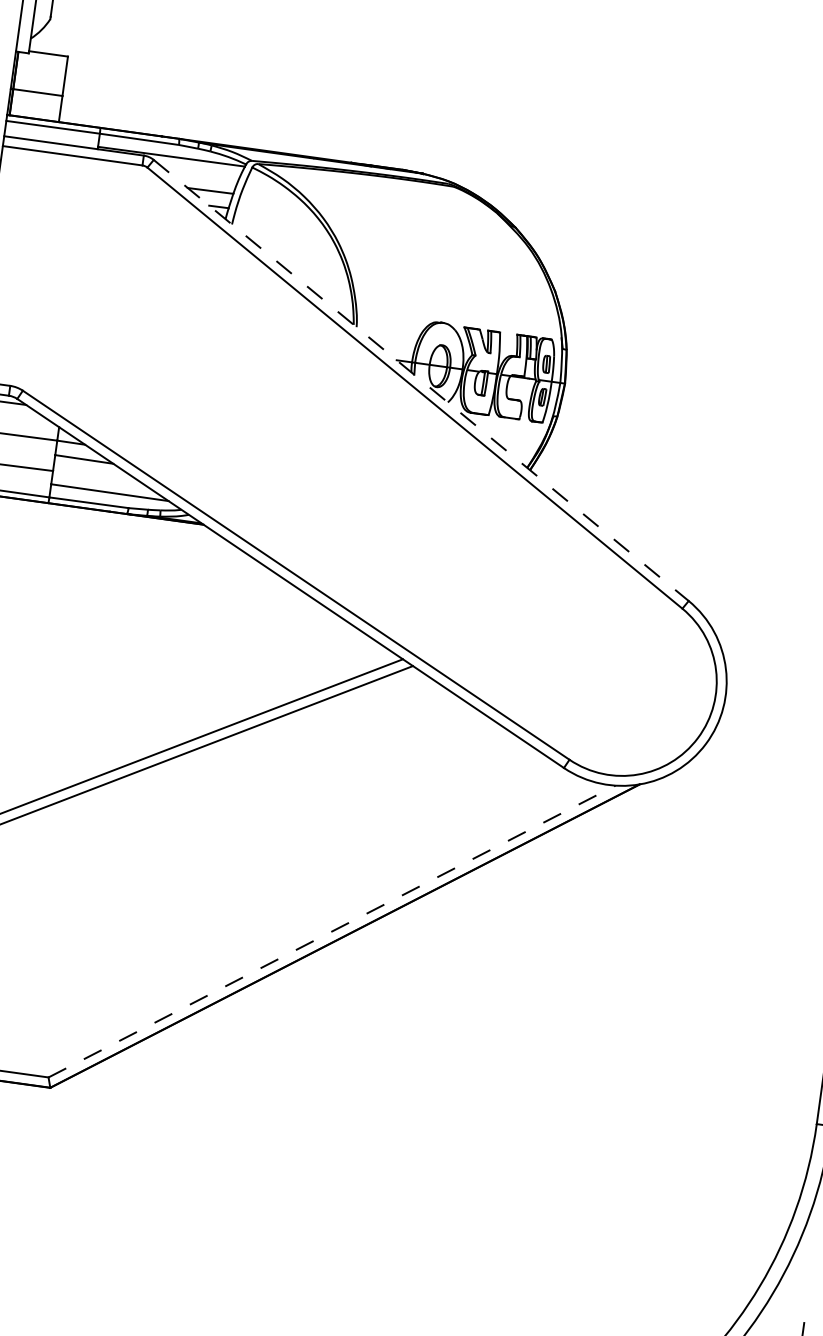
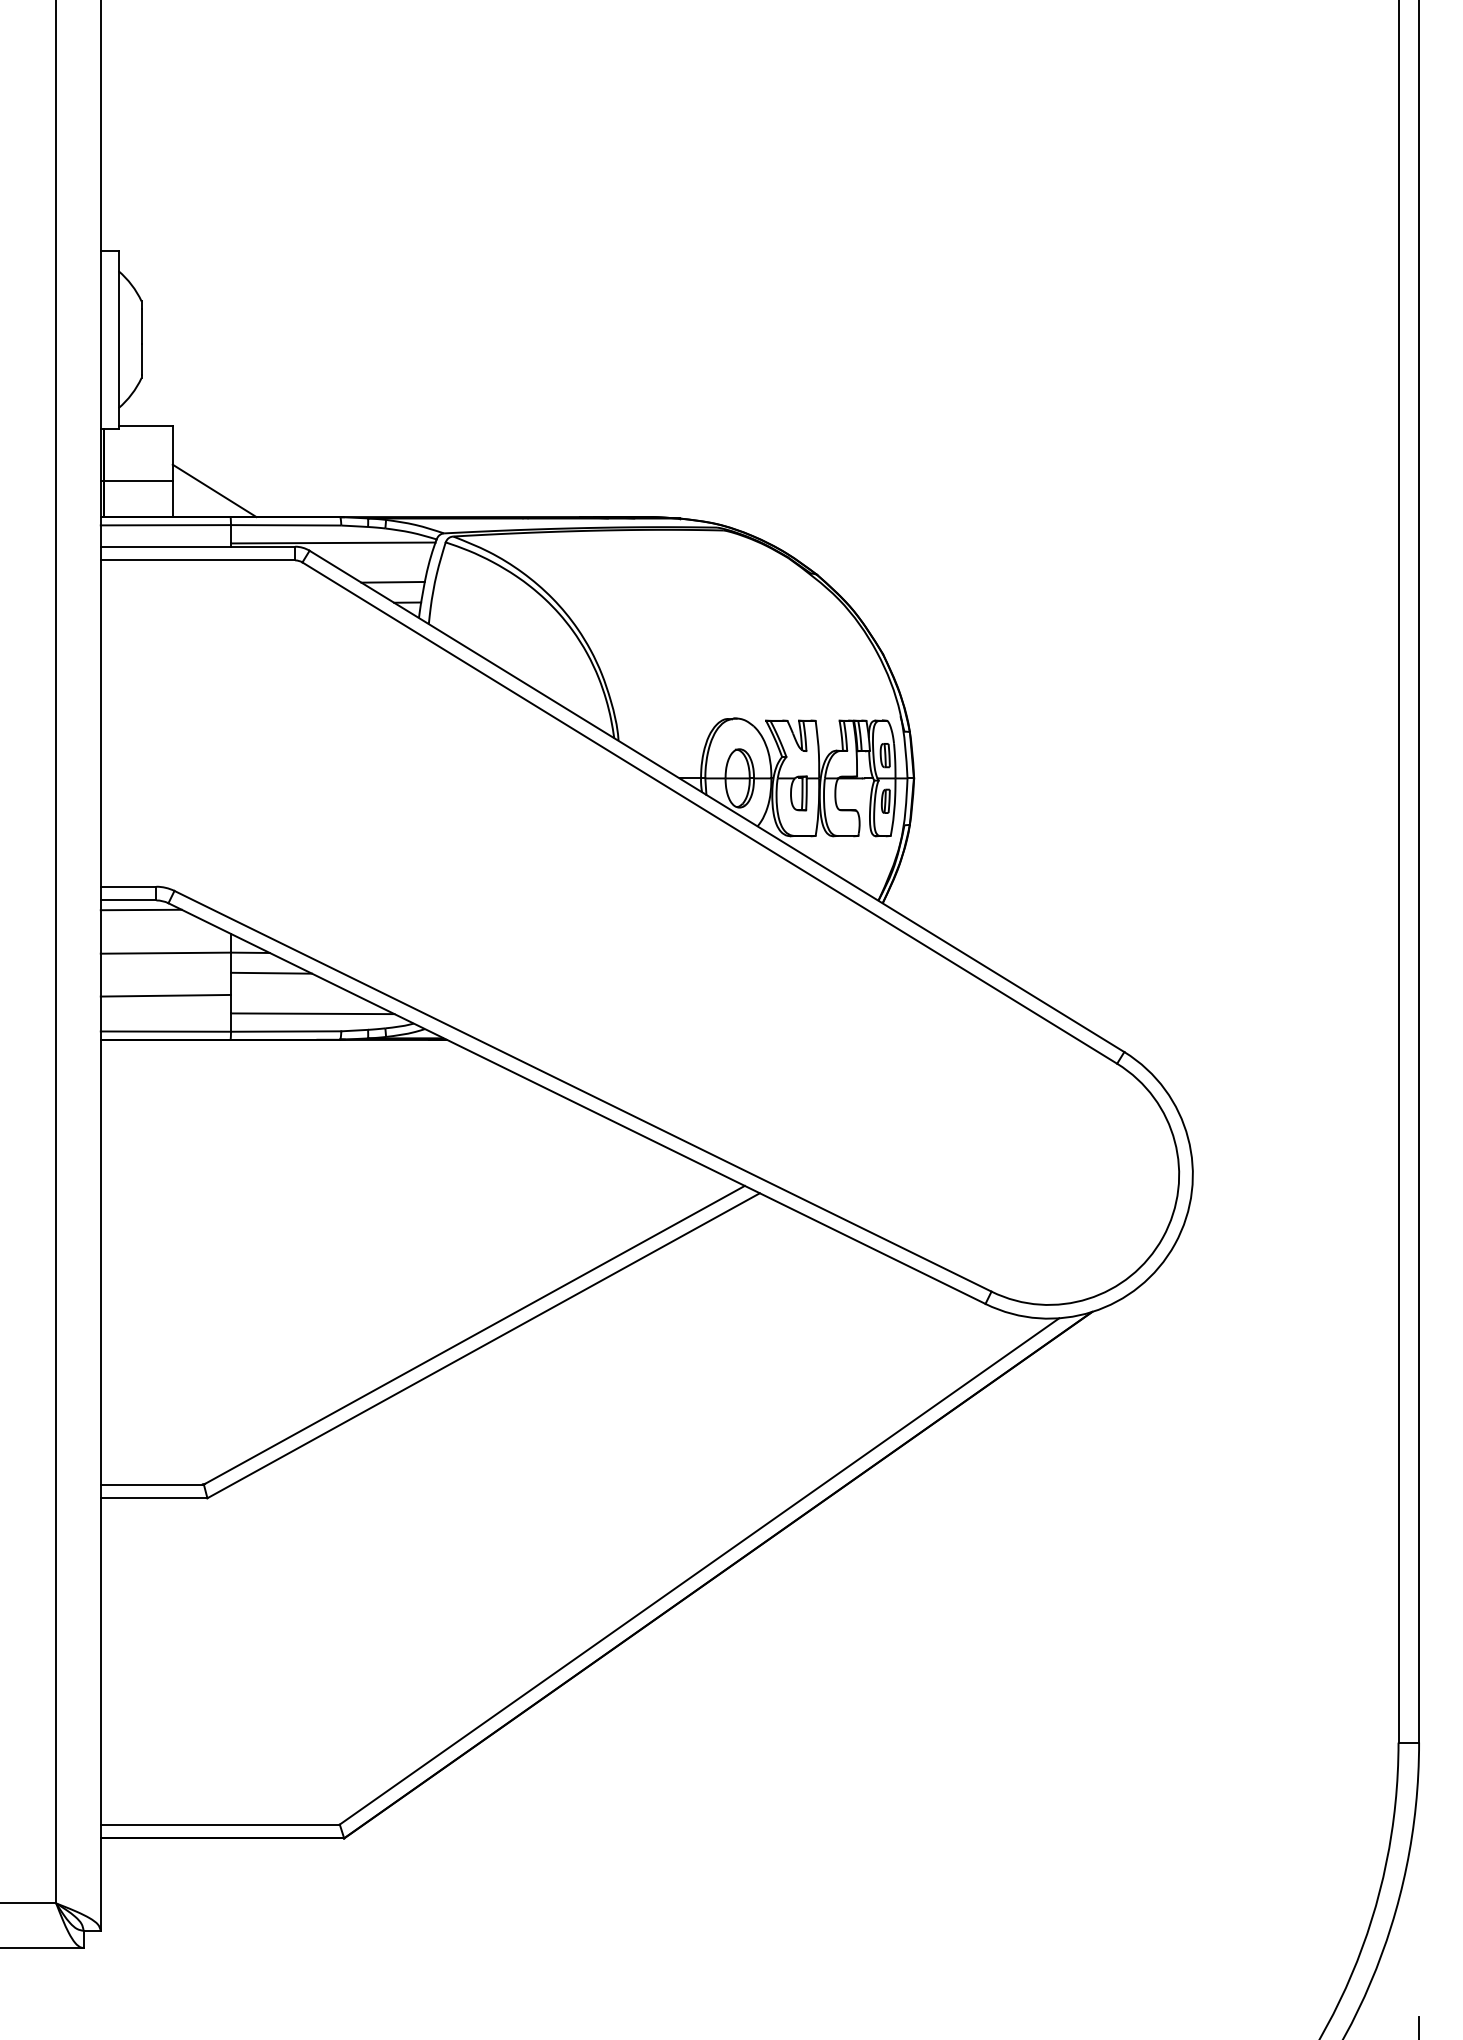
line: (91, 107) -> (214, 490), added
line: (421, 380) -> (717, 801), dashed -> solid
line: (331, 931) -> (699, 1571), dashed -> solid

